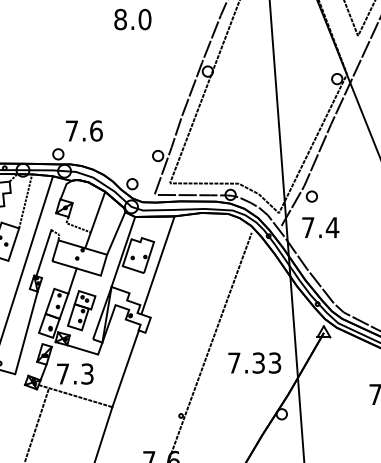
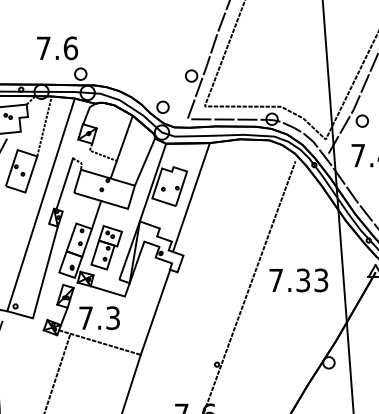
text: (84, 130) -> (57, 47), moved
text: (254, 362) -> (298, 279), moved

